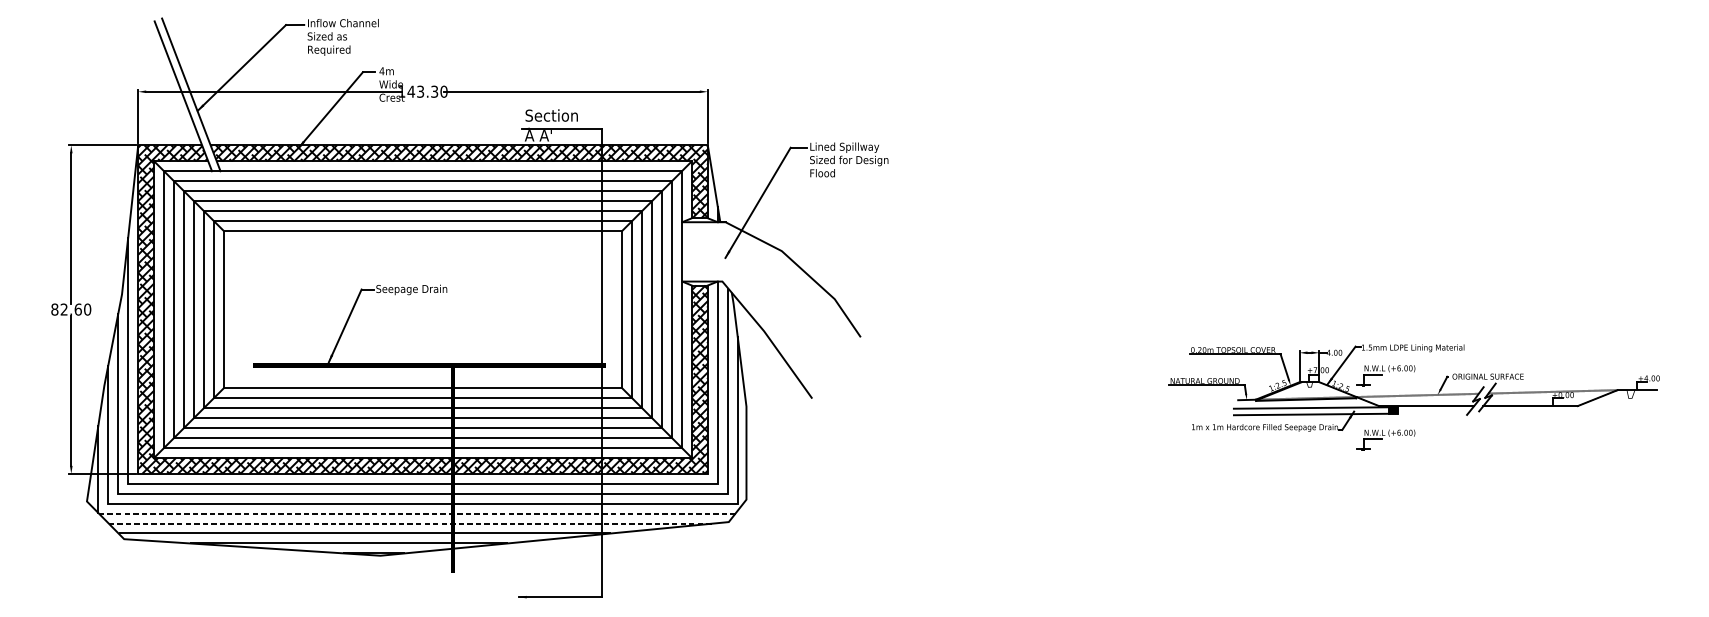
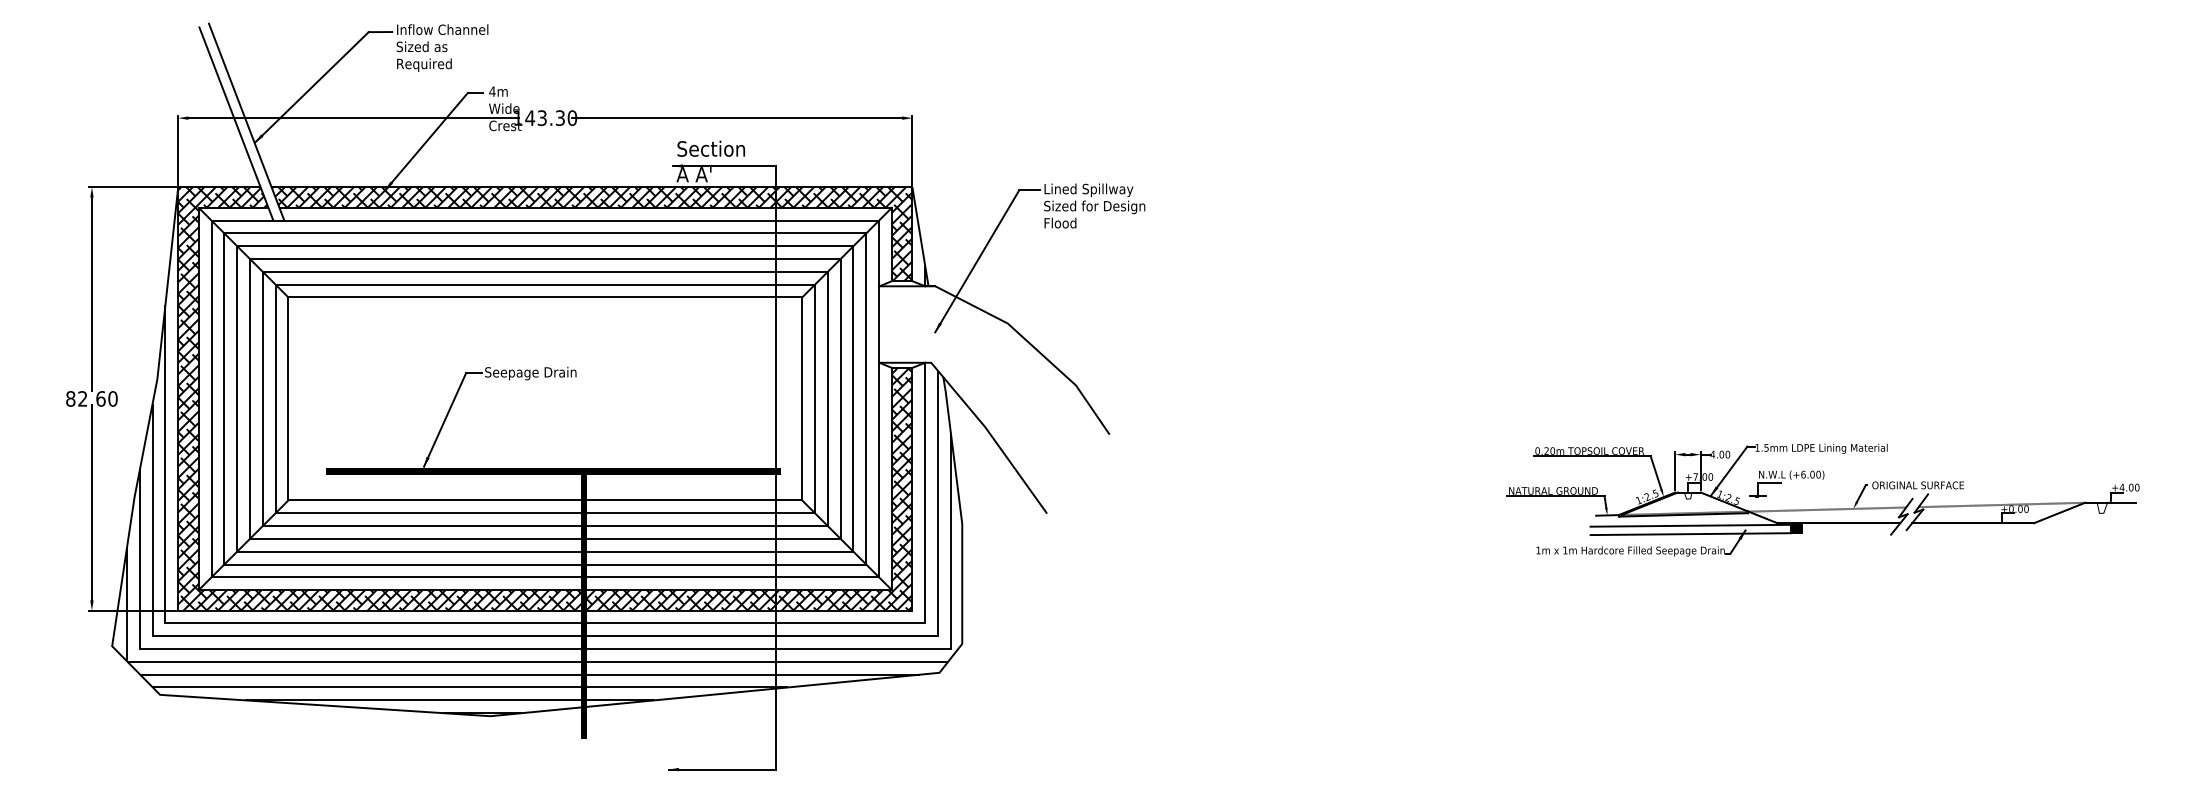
part: (1385, 439) -> (1786, 566), removed
line: (417, 513) -> (538, 661), dashed -> solid
line: (411, 523) -> (530, 674), dashed -> solid

